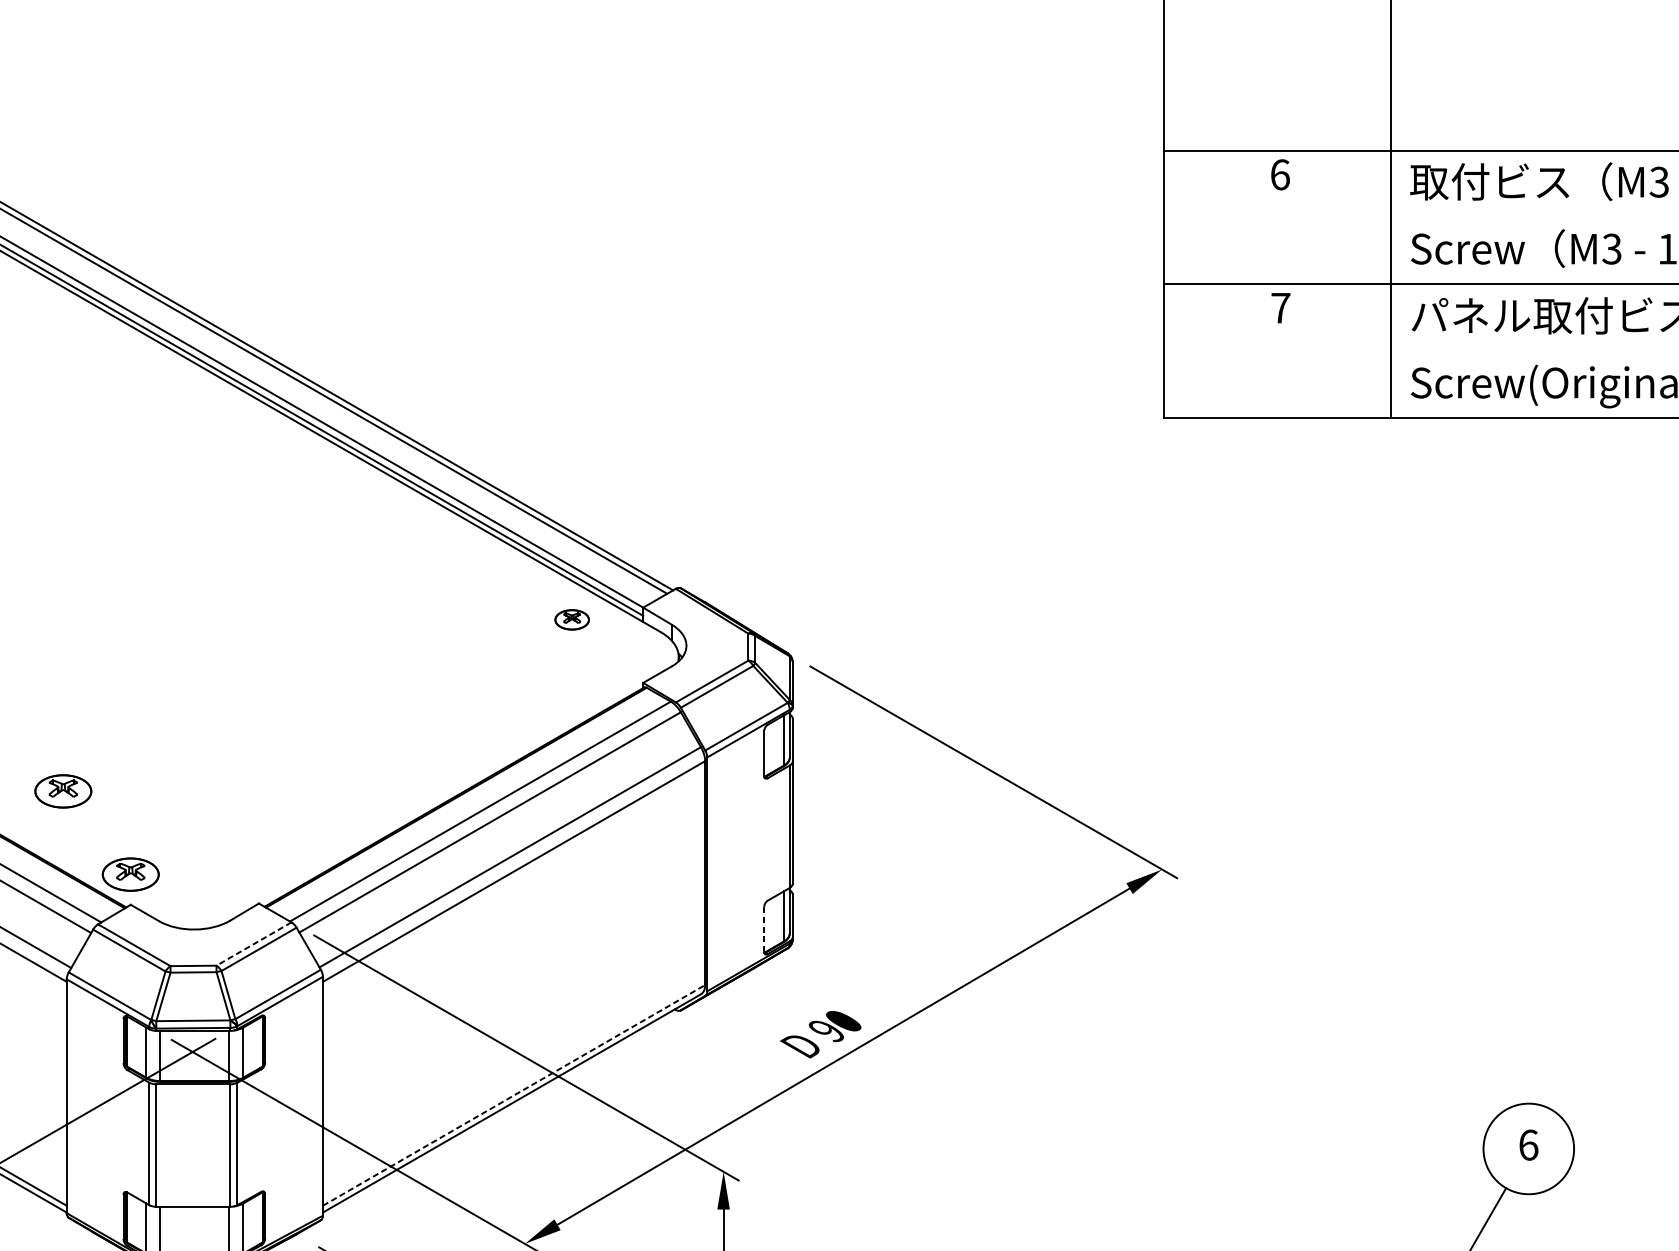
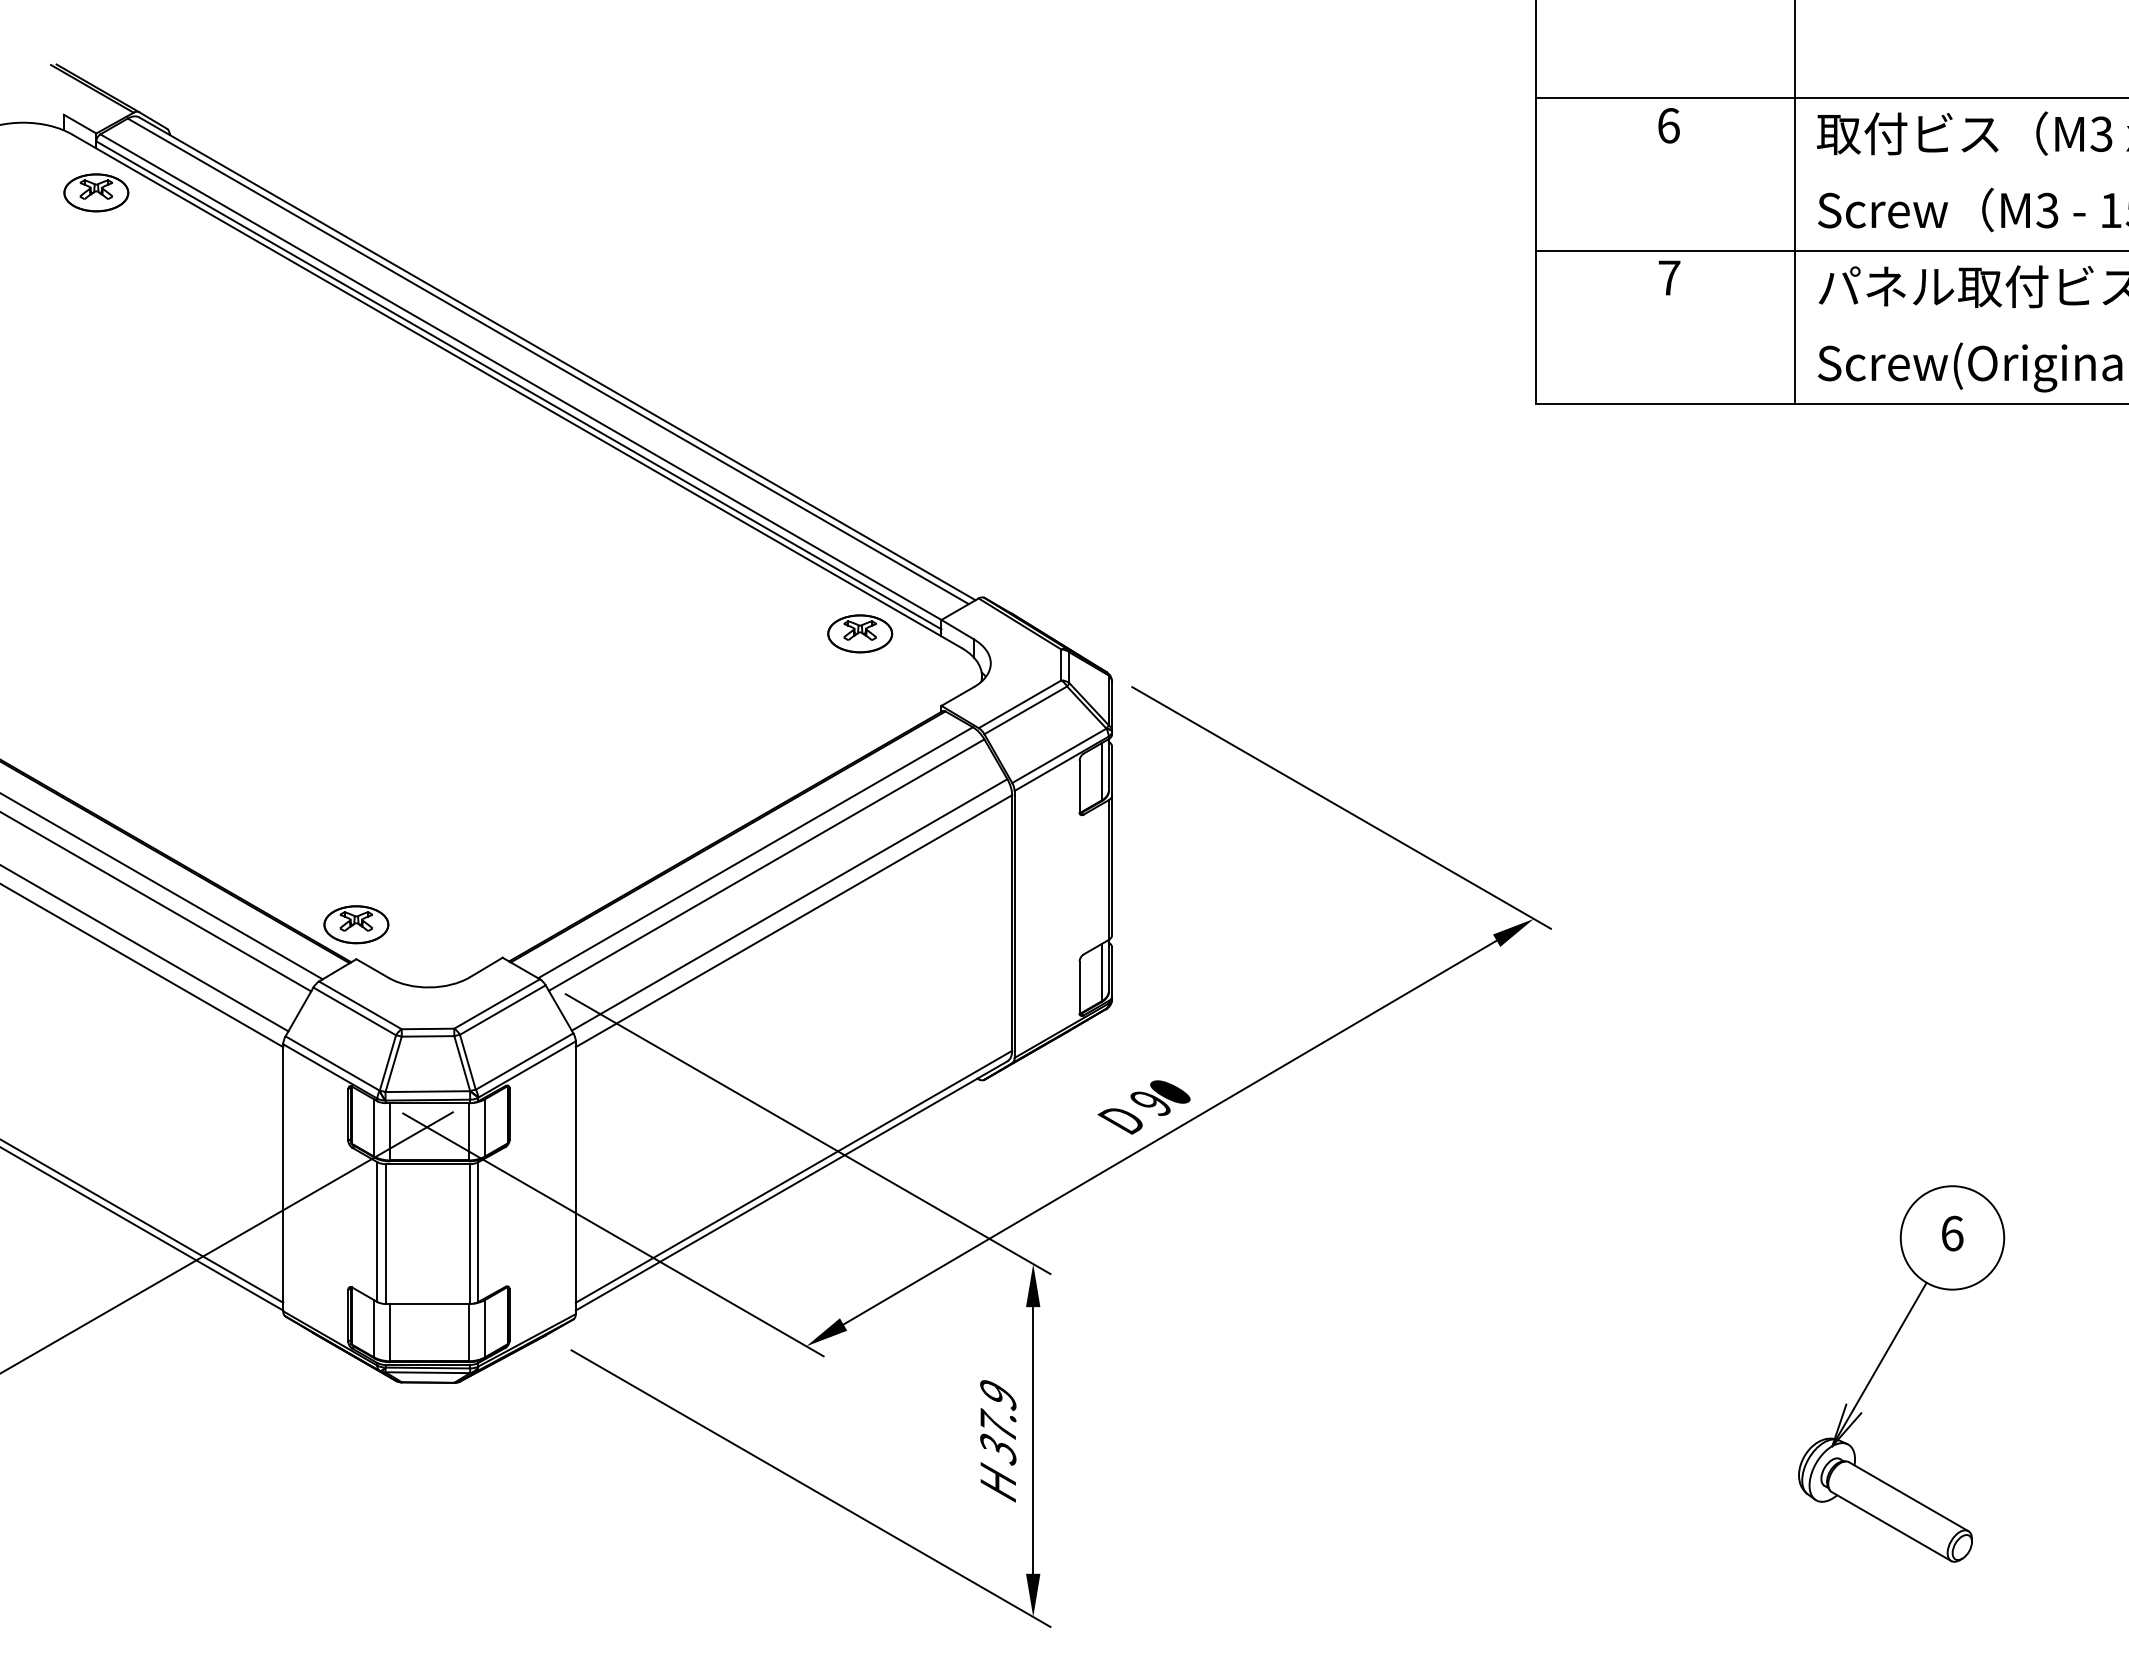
part: (572, 619) -> (860, 633), size x1.67
part: (63, 791) -> (279, 829), removed
line: (764, 929) -> (1079, 987), dashed -> solid
line: (253, 944) -> (496, 1004), dashed -> solid
line: (513, 1095) -> (793, 1176), dashed -> solid

